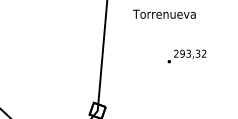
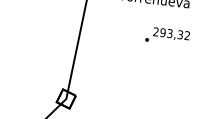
text: (186, 56) -> (167, 36), moved

